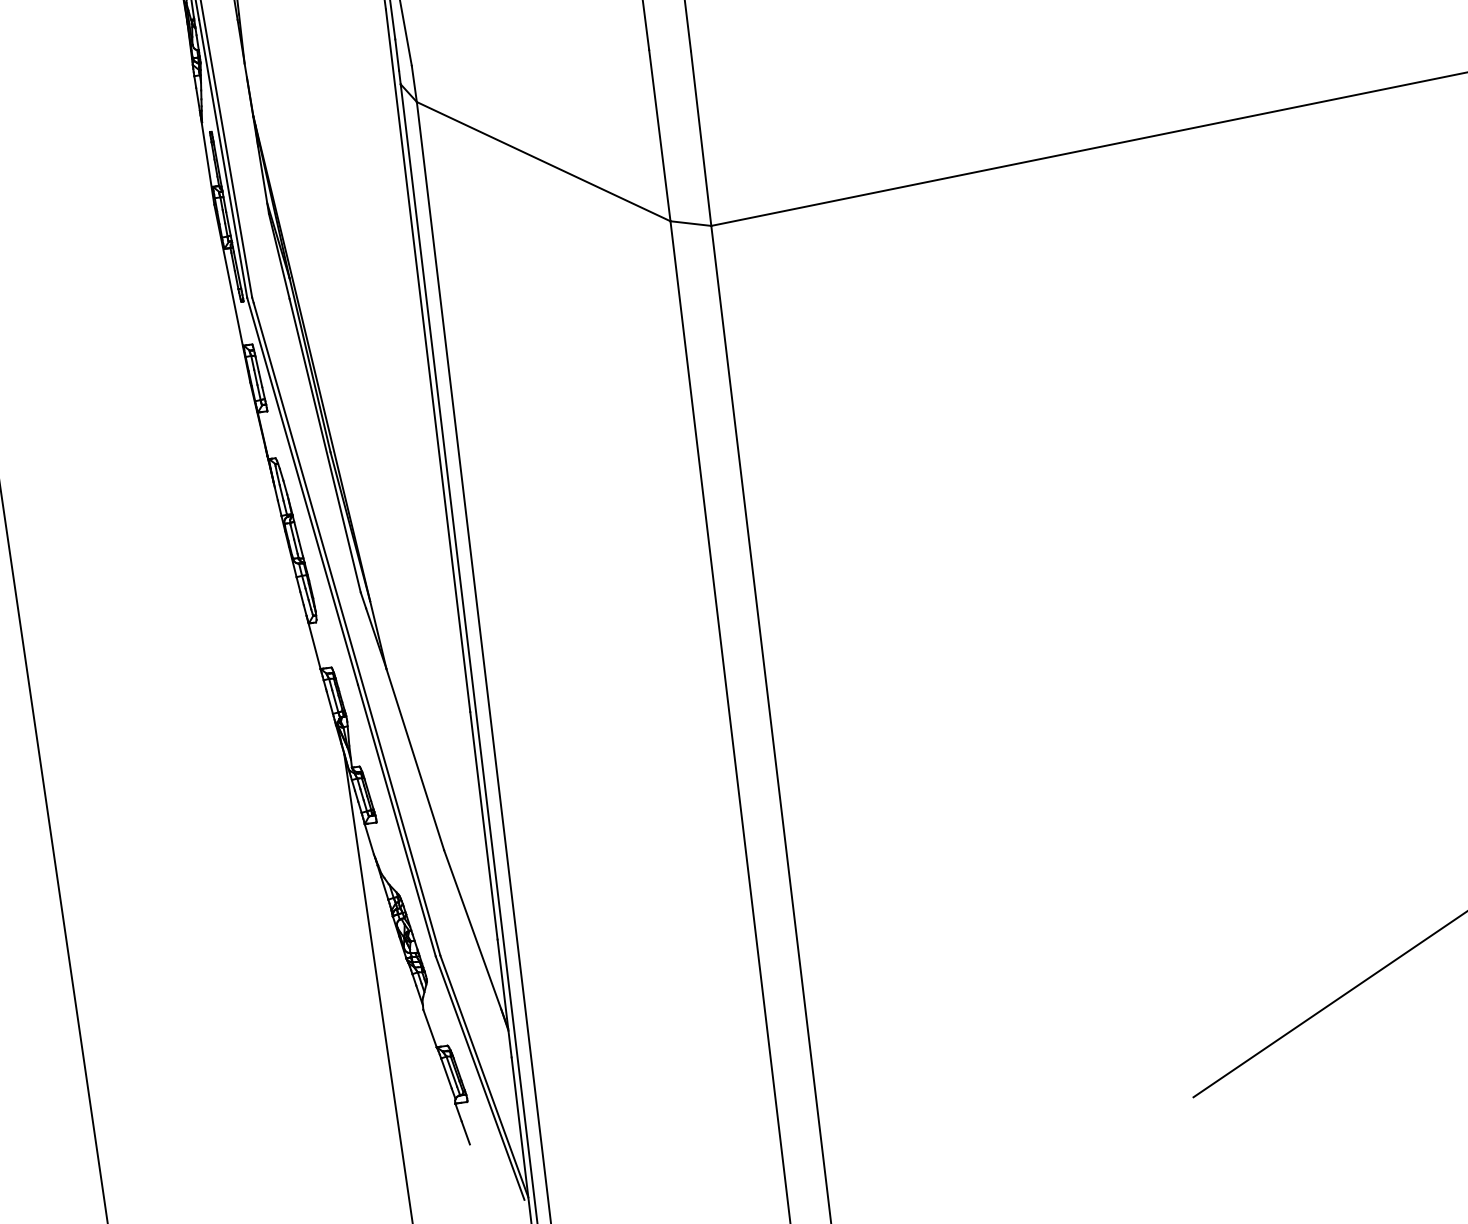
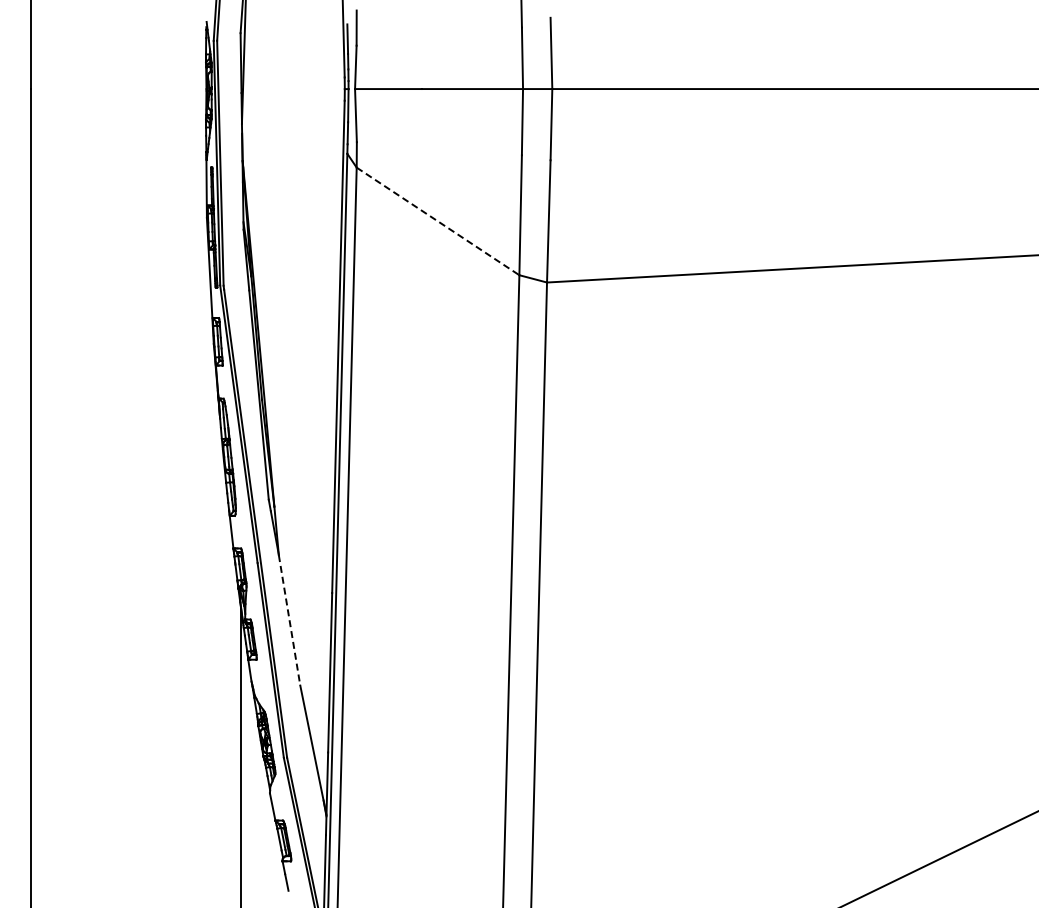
line: (544, 161) -> (438, 221), solid -> dashed
line: (415, 759) -> (289, 620), solid -> dashed

